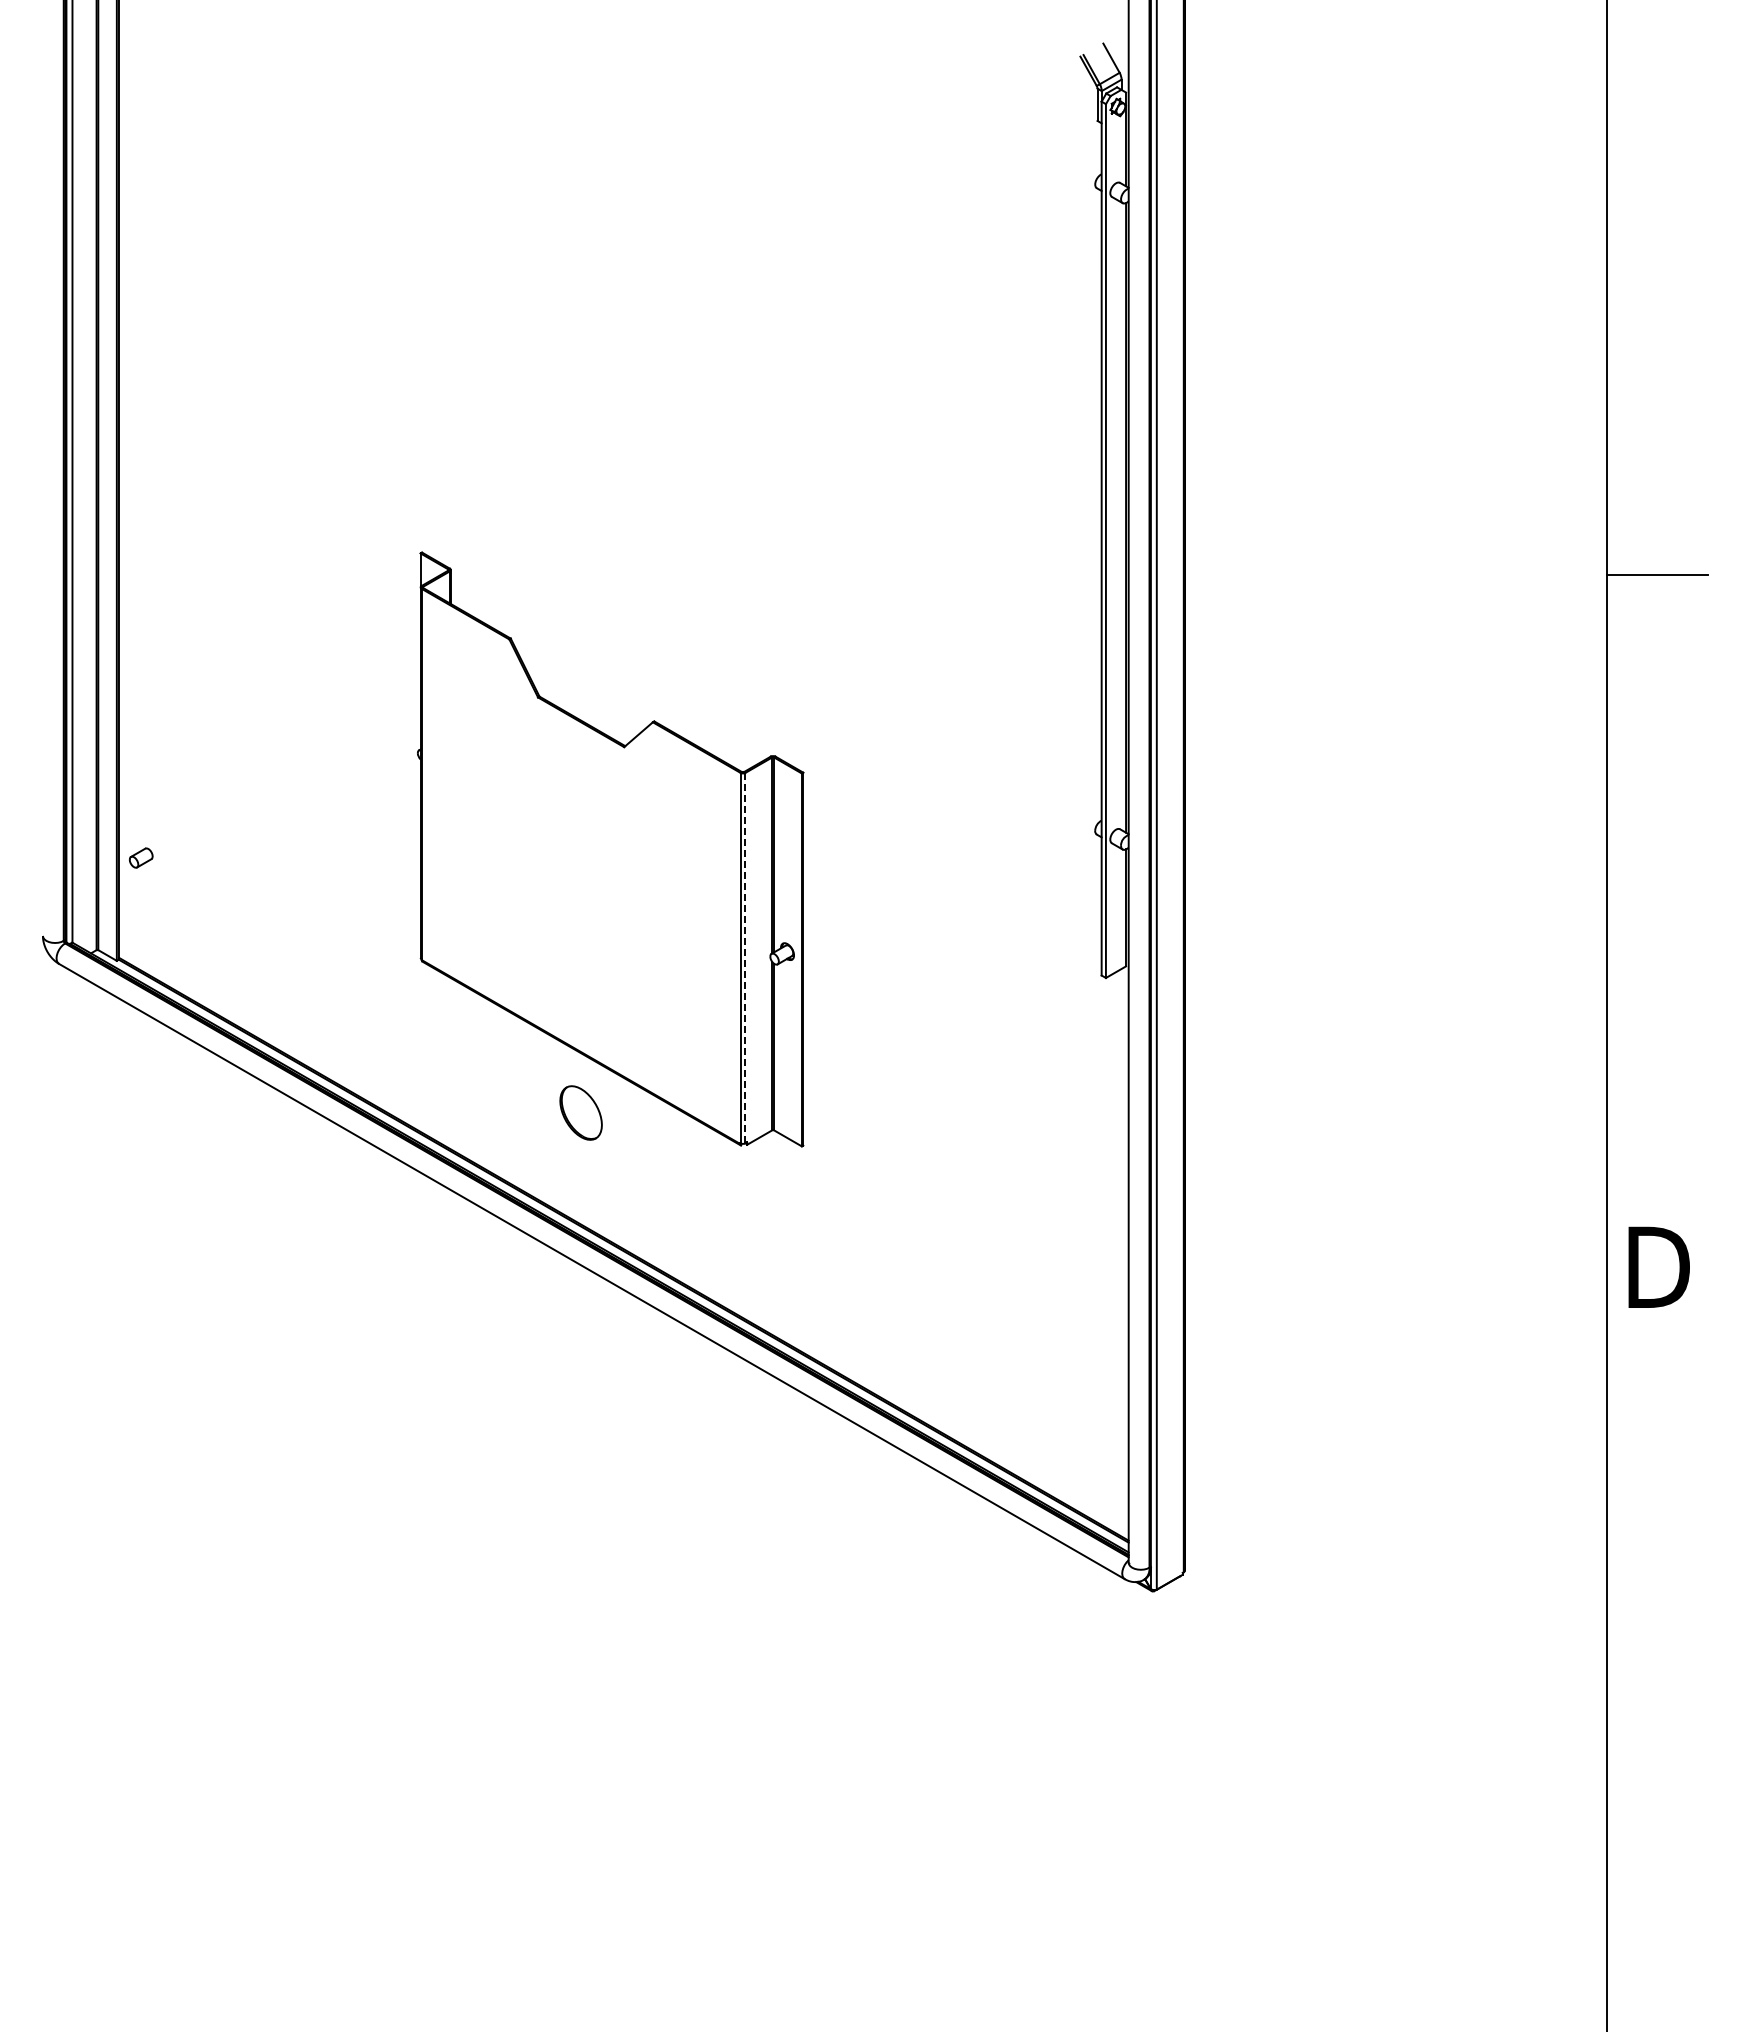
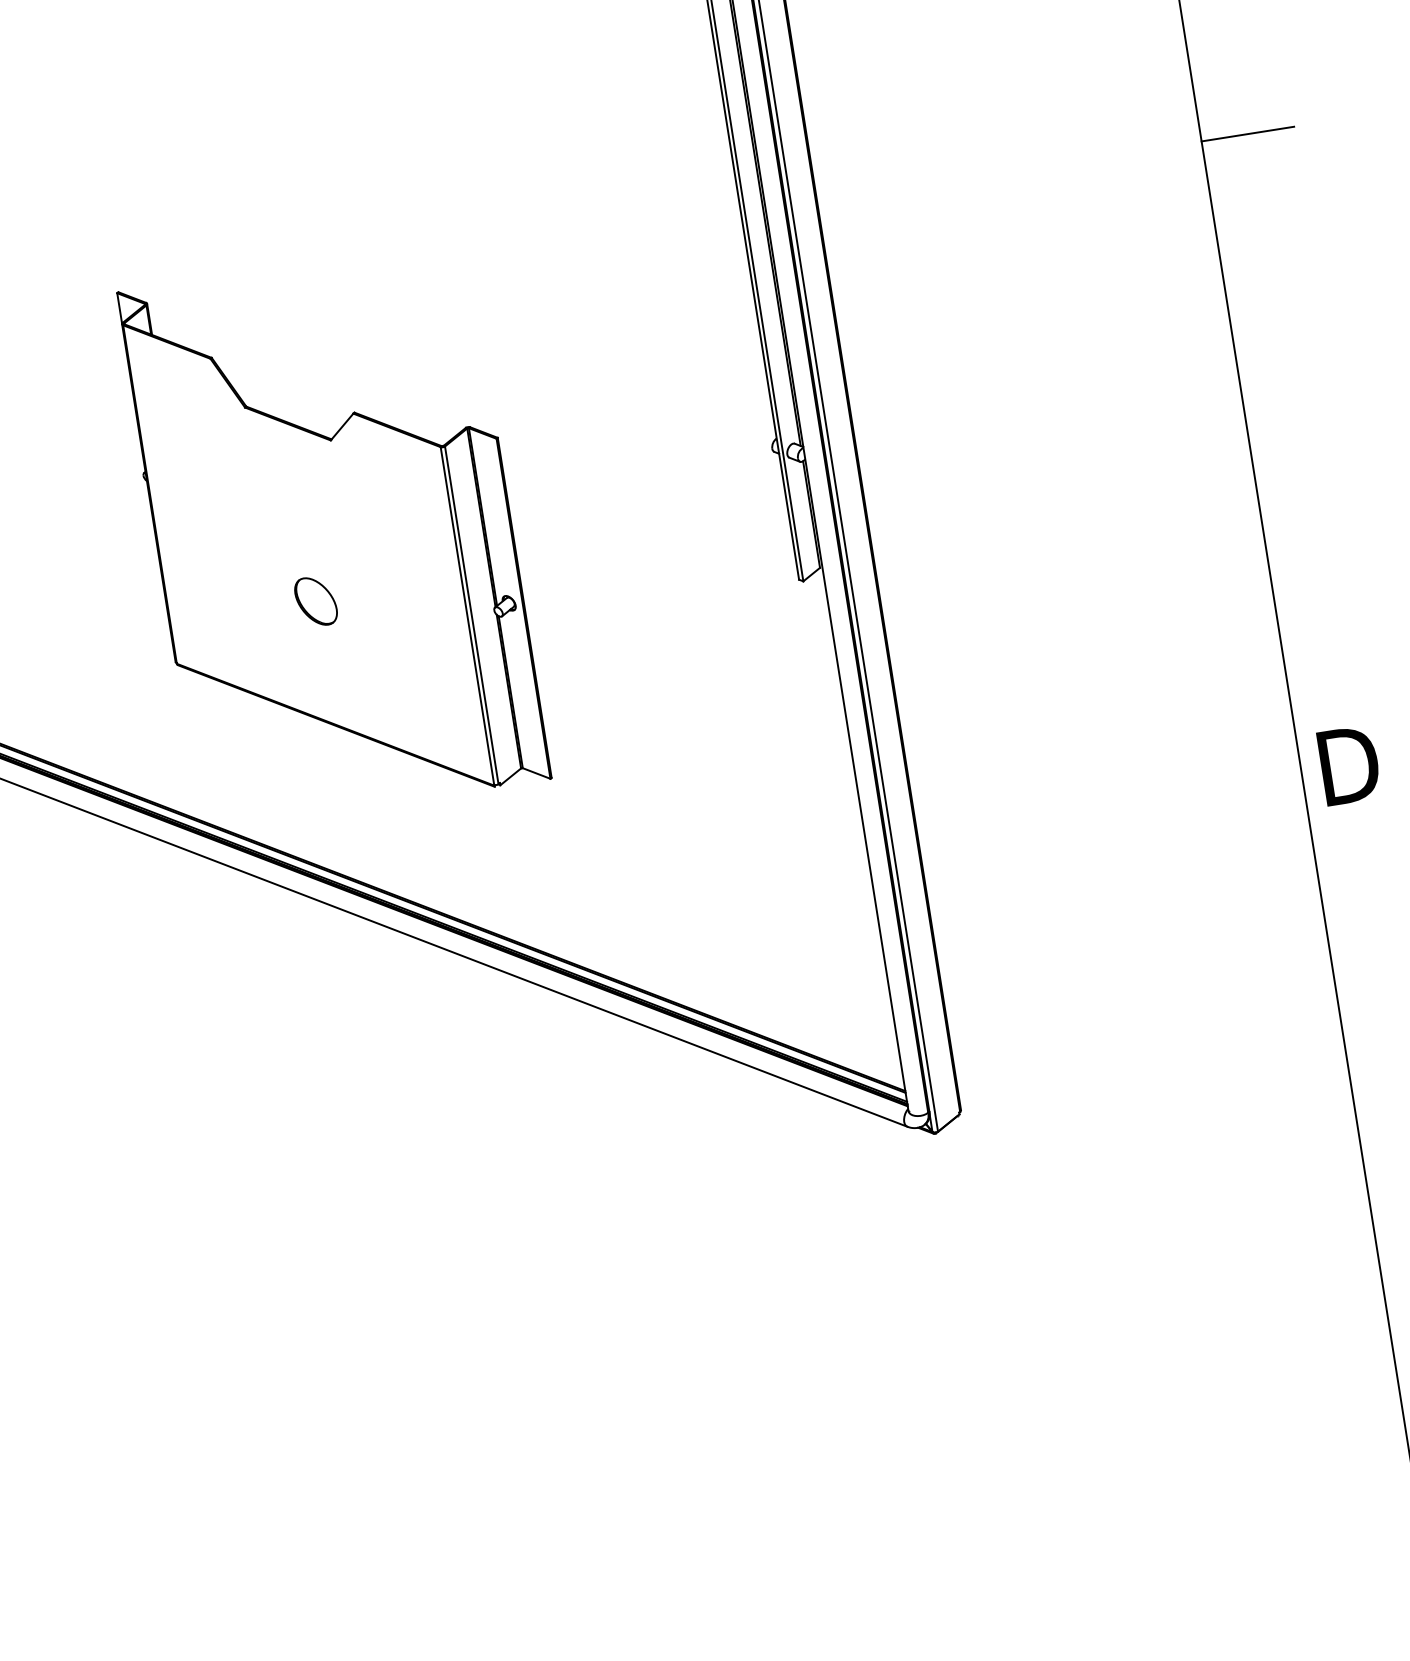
line: (745, 958) -> (471, 615), dashed -> solid
part: (580, 1112) -> (315, 601), moved

